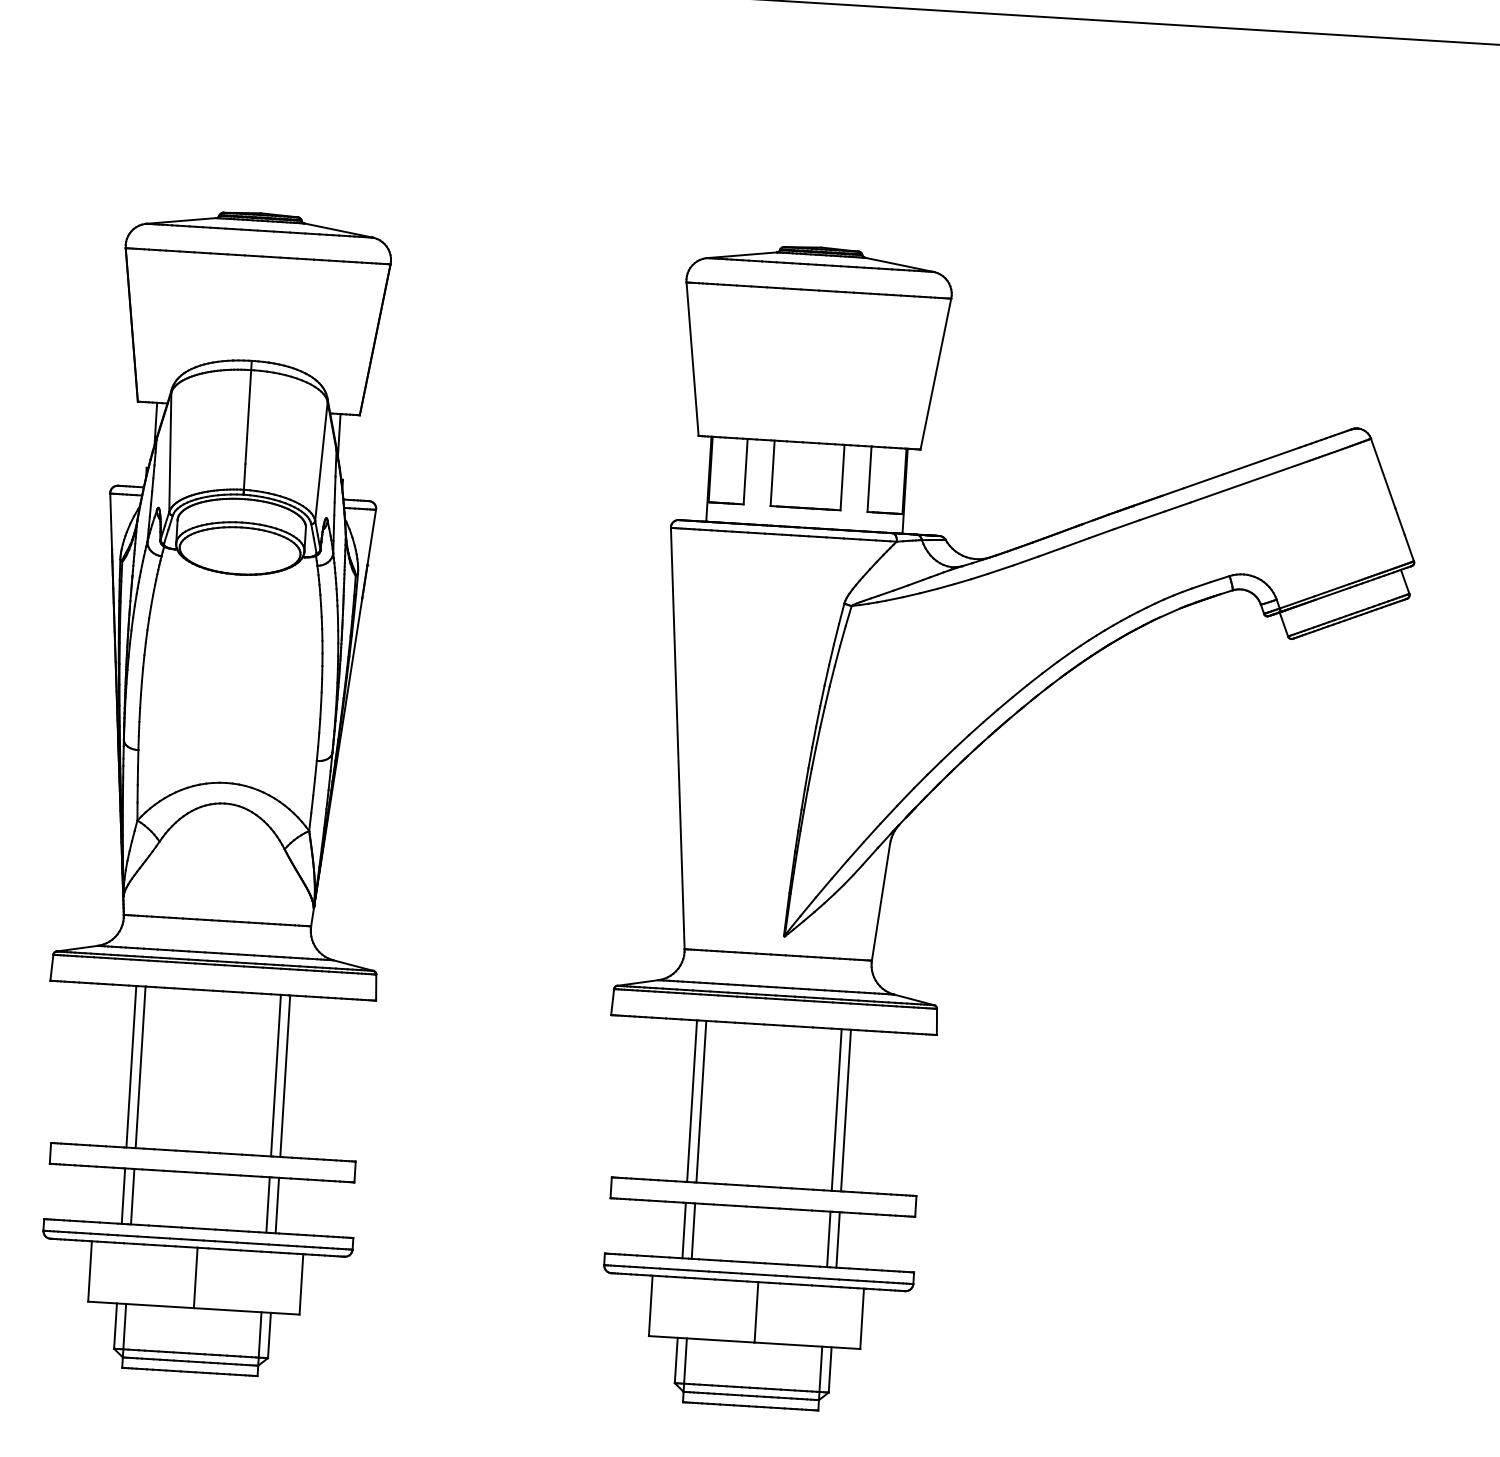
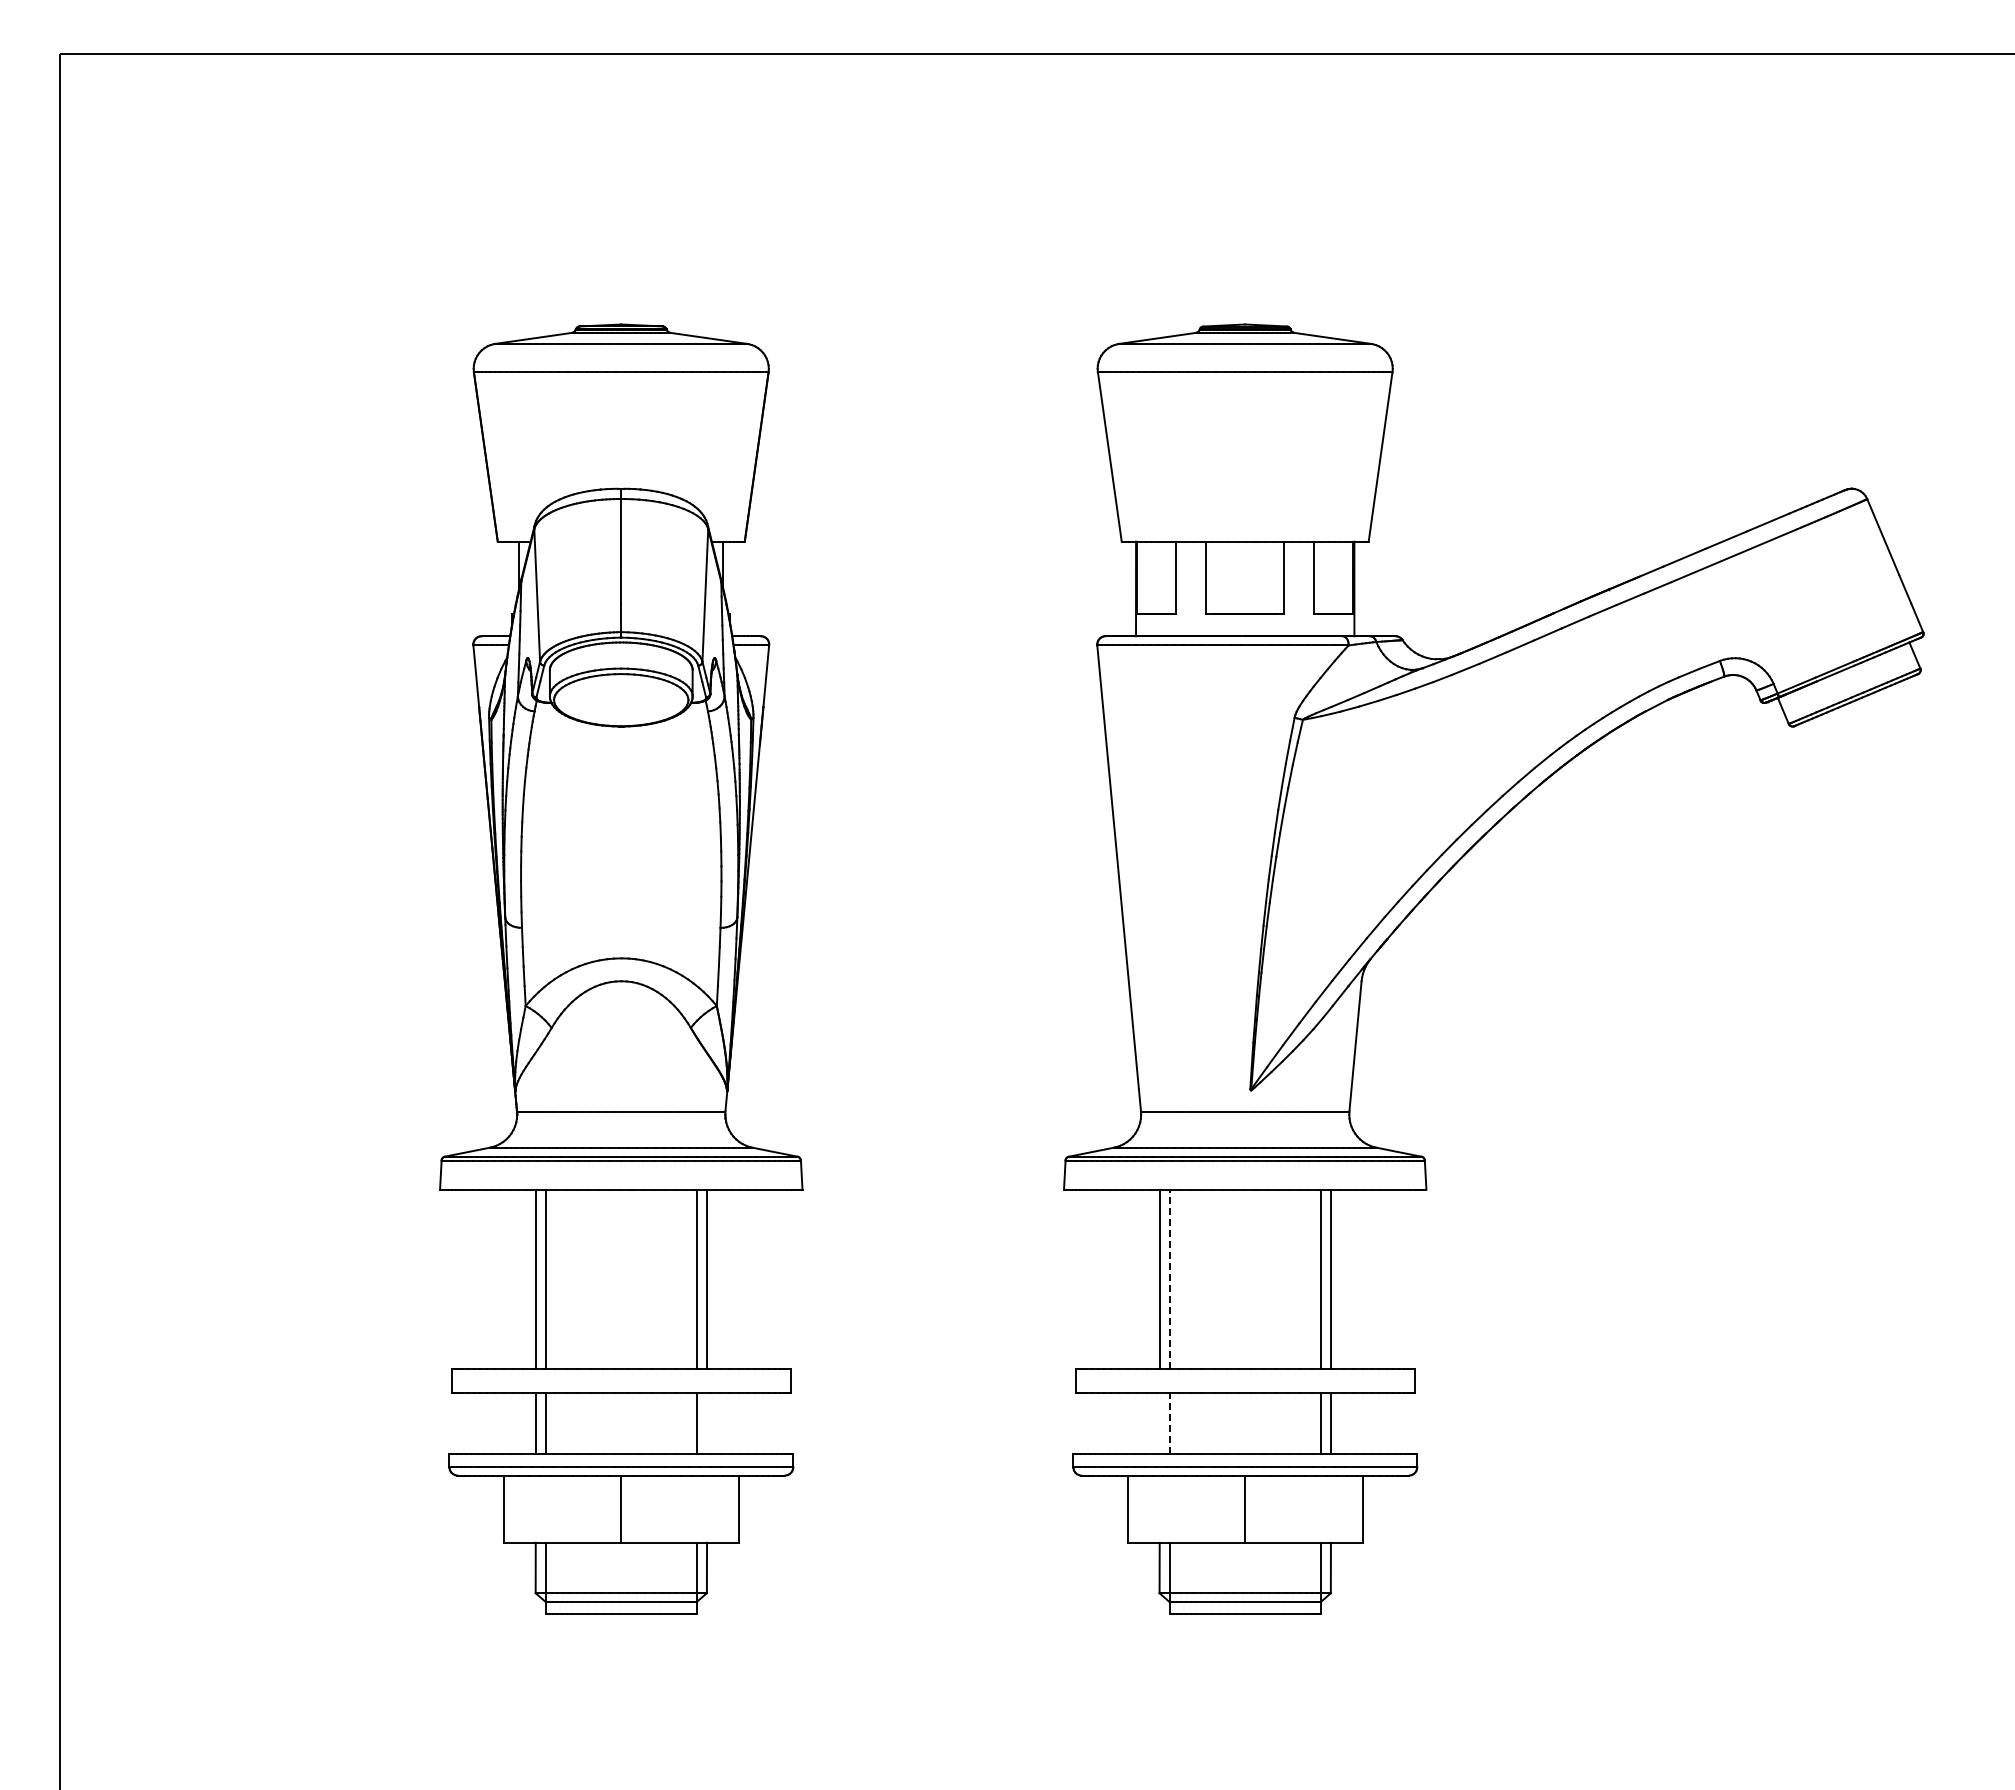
line: (700, 1101) -> (1169, 1279), solid -> dashed
line: (276, 1205) -> (706, 1423), removed
line: (684, 1230) -> (1159, 1423), removed
line: (693, 1231) -> (1169, 1423), solid -> dashed

